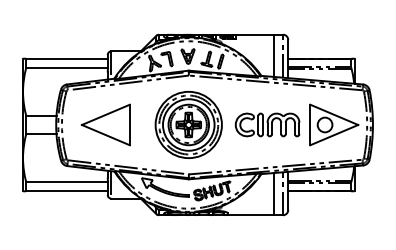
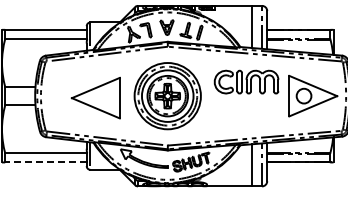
part: (105, 124) -> (95, 97), moved
part: (267, 124) -> (246, 81), moved
line: (66, 191) -> (45, 162), solid -> dashed

